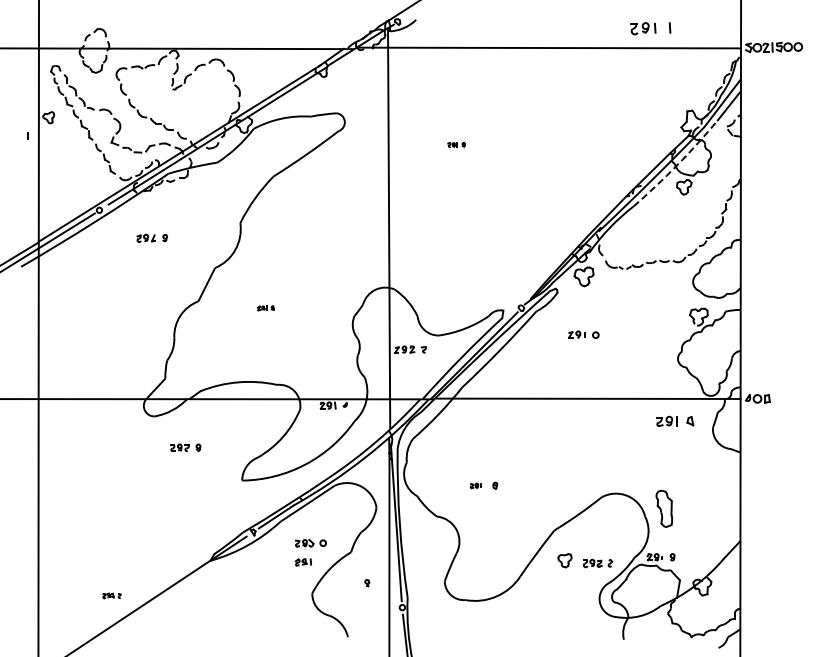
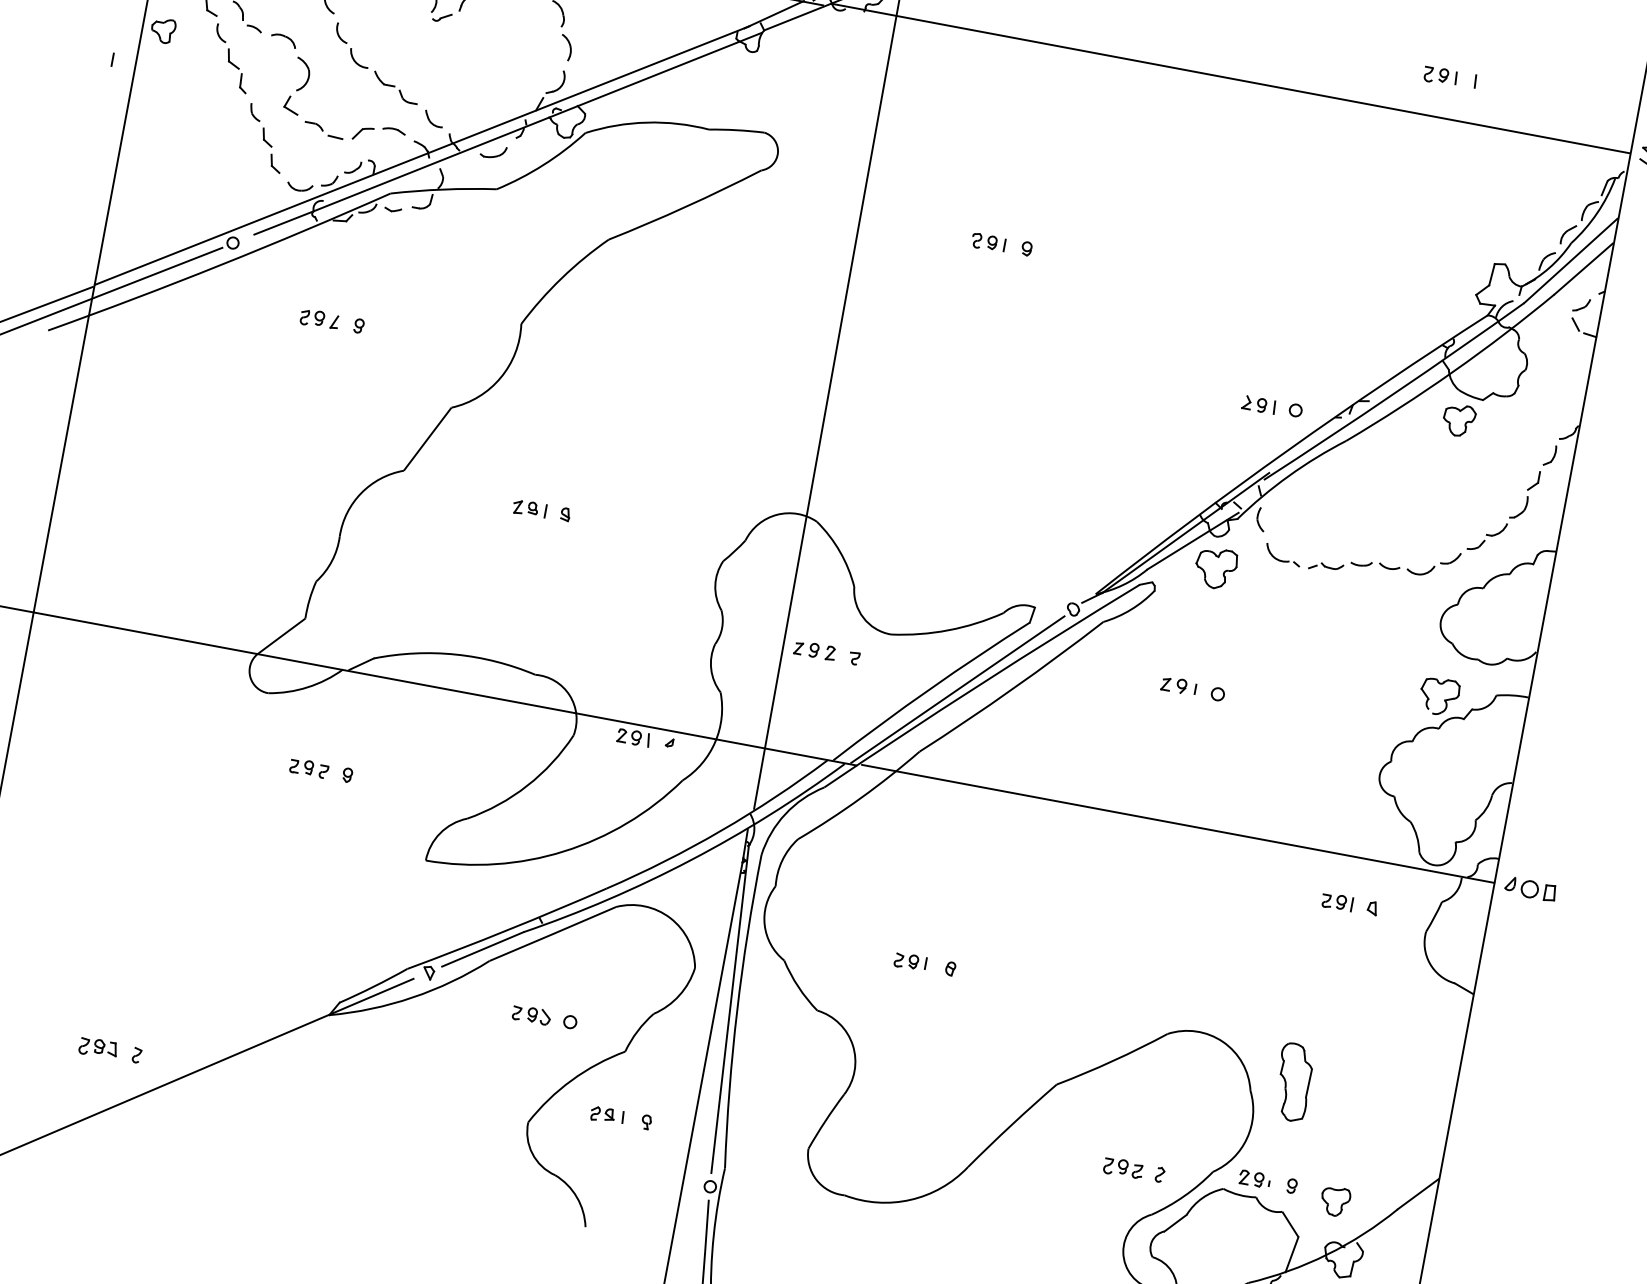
part: (650, 28) -> (1449, 77), size x0.62
part: (456, 144) -> (1001, 243), size x1.67
arc: (677, 165) -> (1453, 372), dashed -> solid
part: (596, 196) -> (1272, 405), added
part: (265, 308) -> (540, 511), size x1.67
part: (675, 421) -> (1350, 904), size x0.71
part: (475, 485) -> (909, 960), size x1.43
part: (564, 560) -> (1334, 1200), moved
part: (302, 562) -> (605, 1115), moved
part: (111, 595) -> (109, 1049), size x1.67

